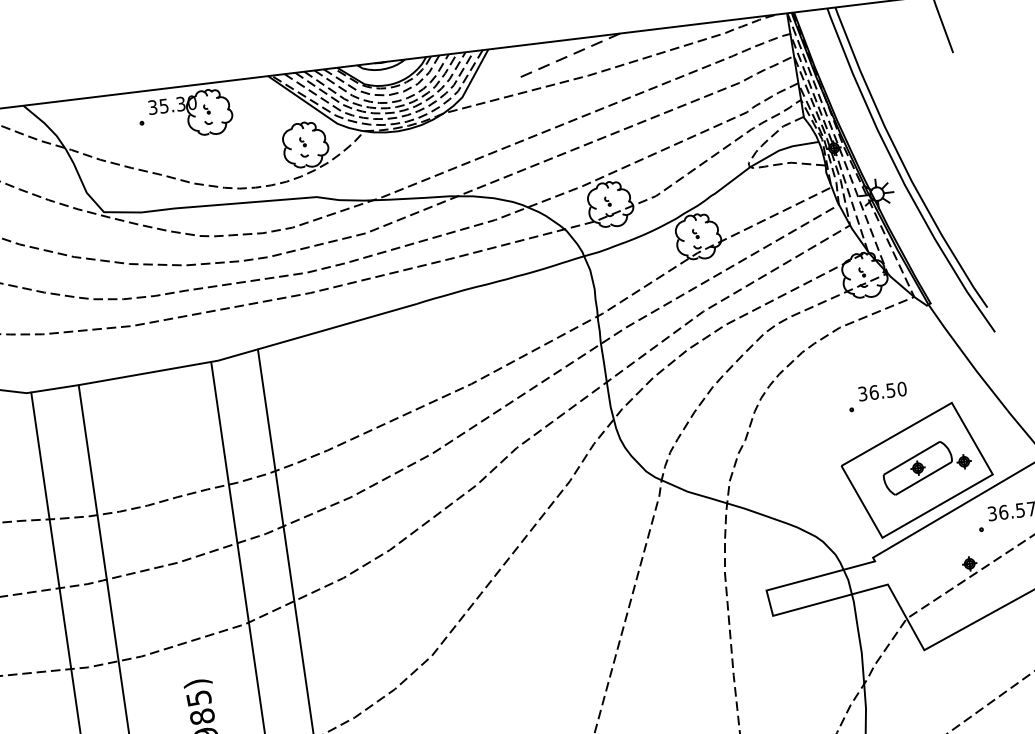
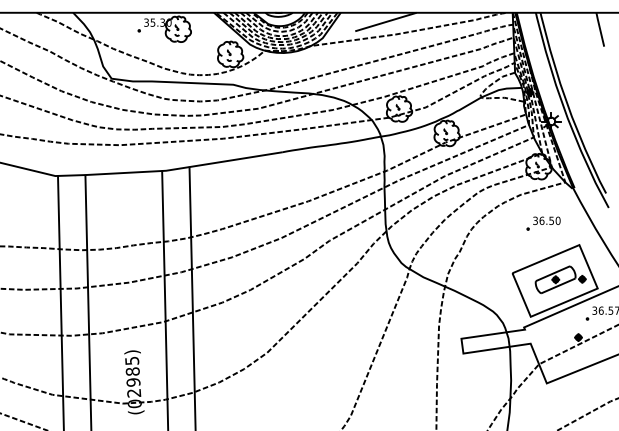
line: (568, 56) -> (385, 22), dashed -> solid
part: (877, 396) -> (543, 223), moved

